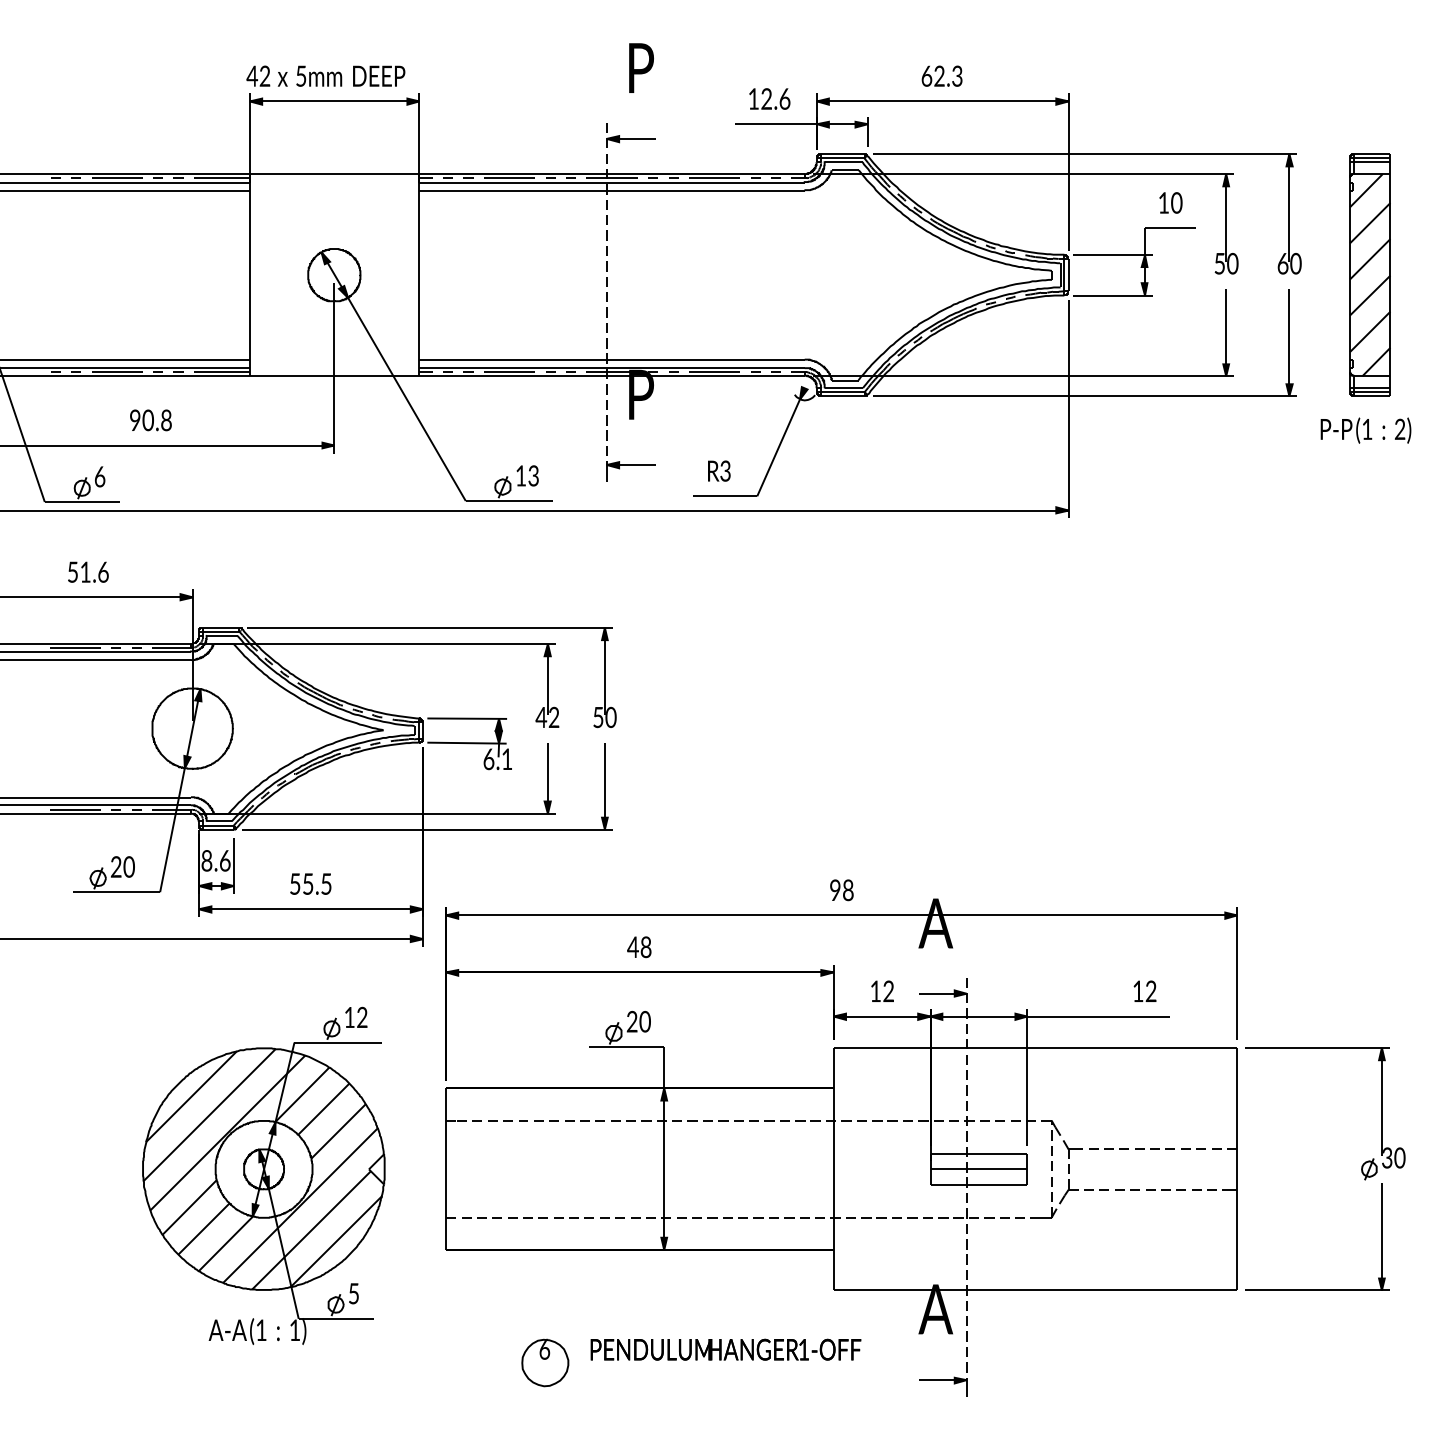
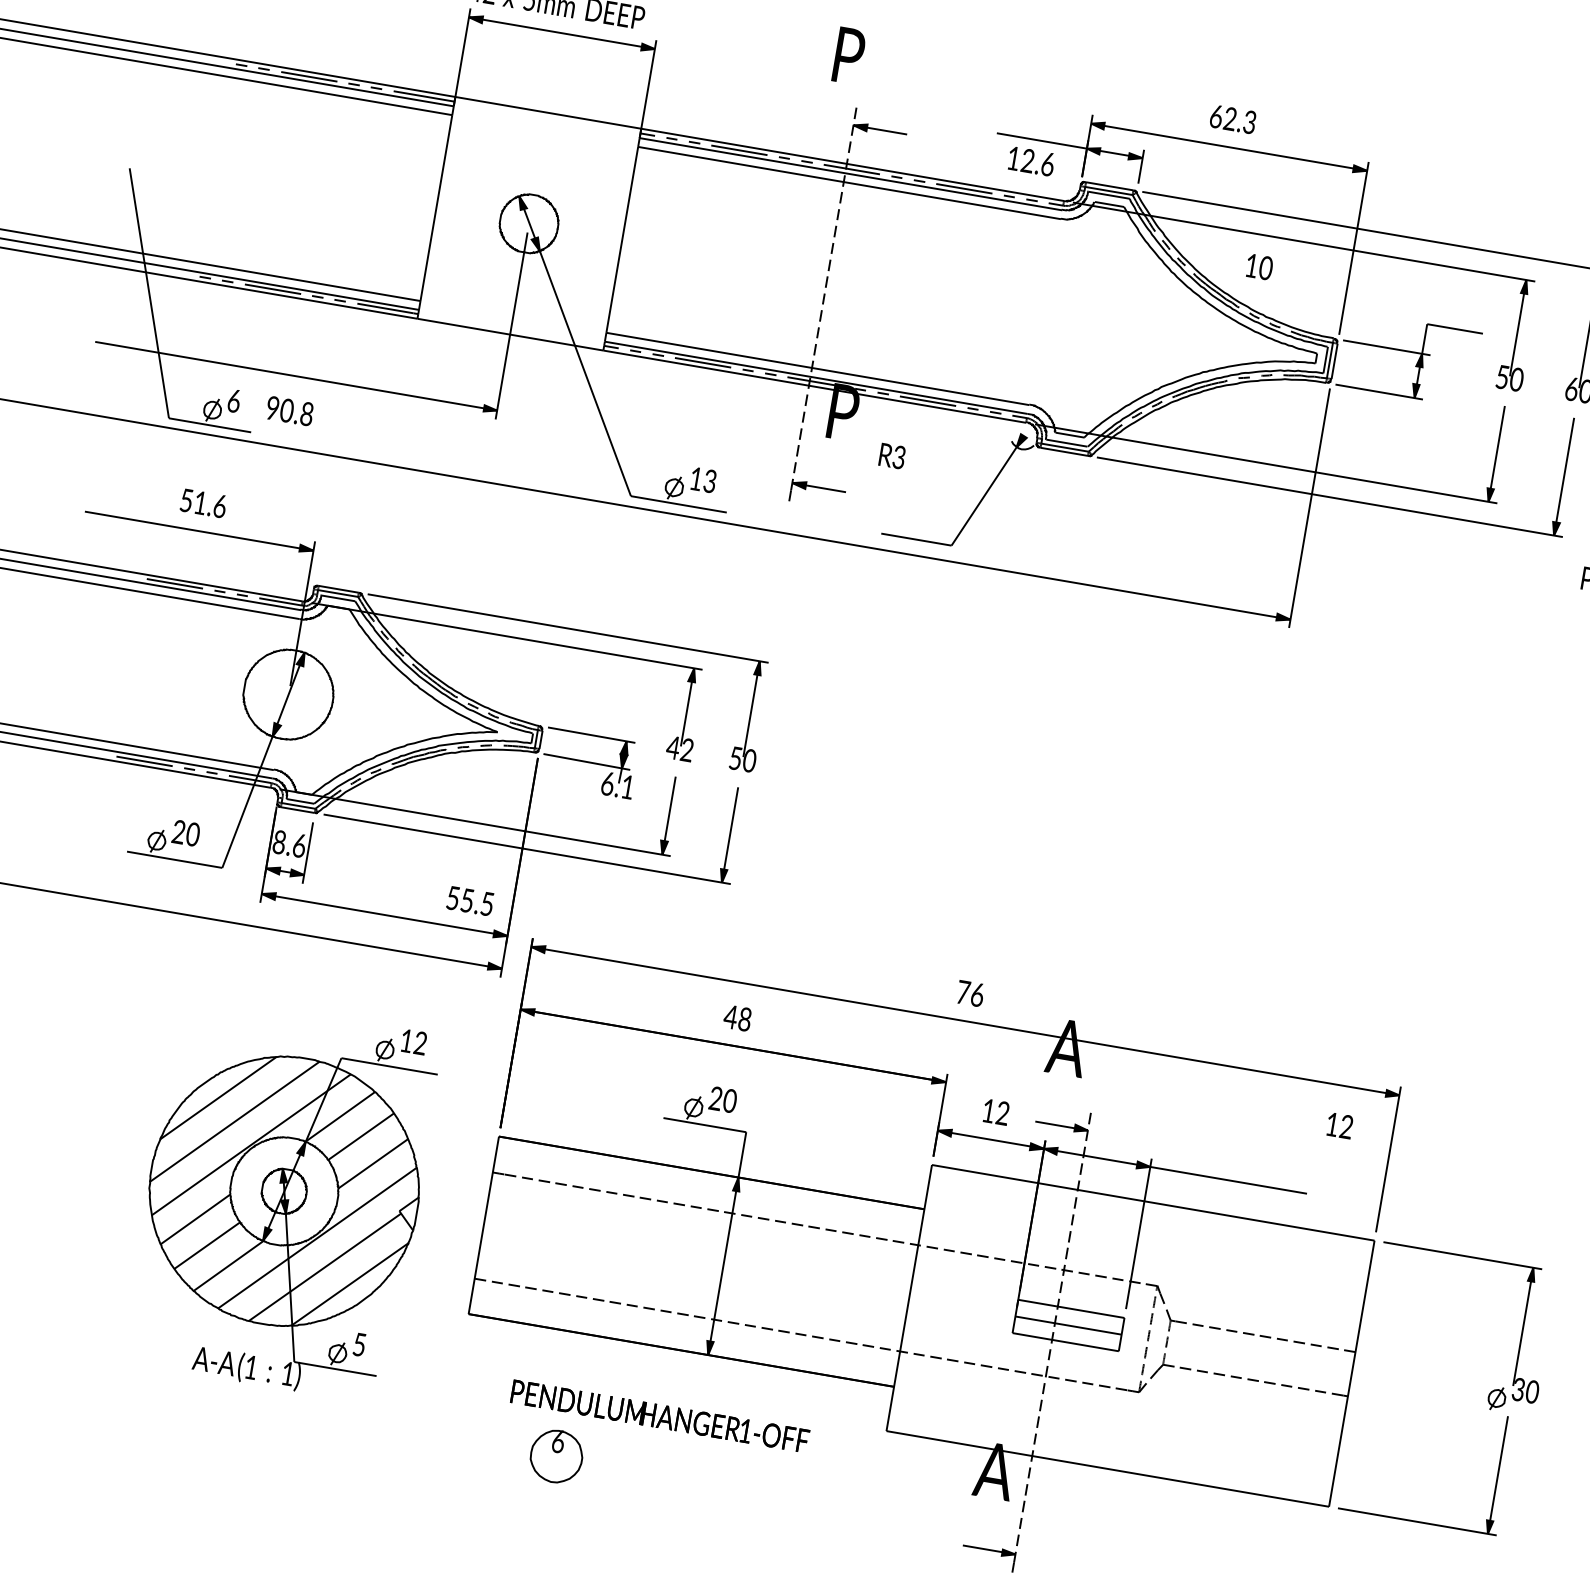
text: (641, 67) -> (849, 55), moved
text: (769, 98) -> (1031, 160), moved
text: (1170, 202) -> (1259, 266), moved
text: (150, 420) -> (289, 411), moved
text: (719, 470) -> (892, 455), moved
text: (310, 883) -> (470, 900), moved
text: (841, 889) -> (970, 992), 98 -> 76
text: (1144, 990) -> (1339, 1124), moved
text: (725, 1349) -> (659, 1416), moved

